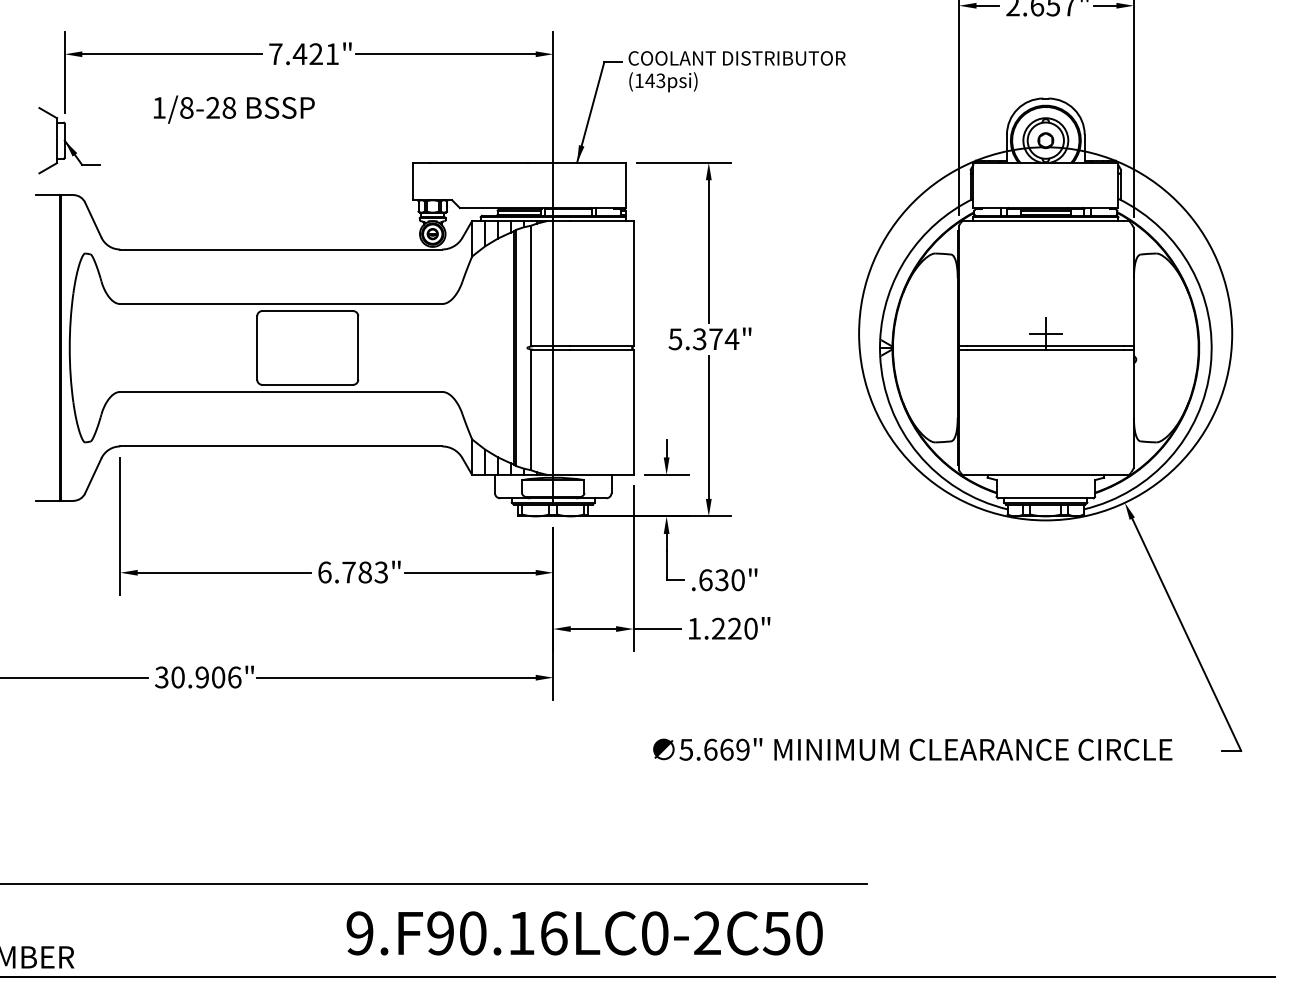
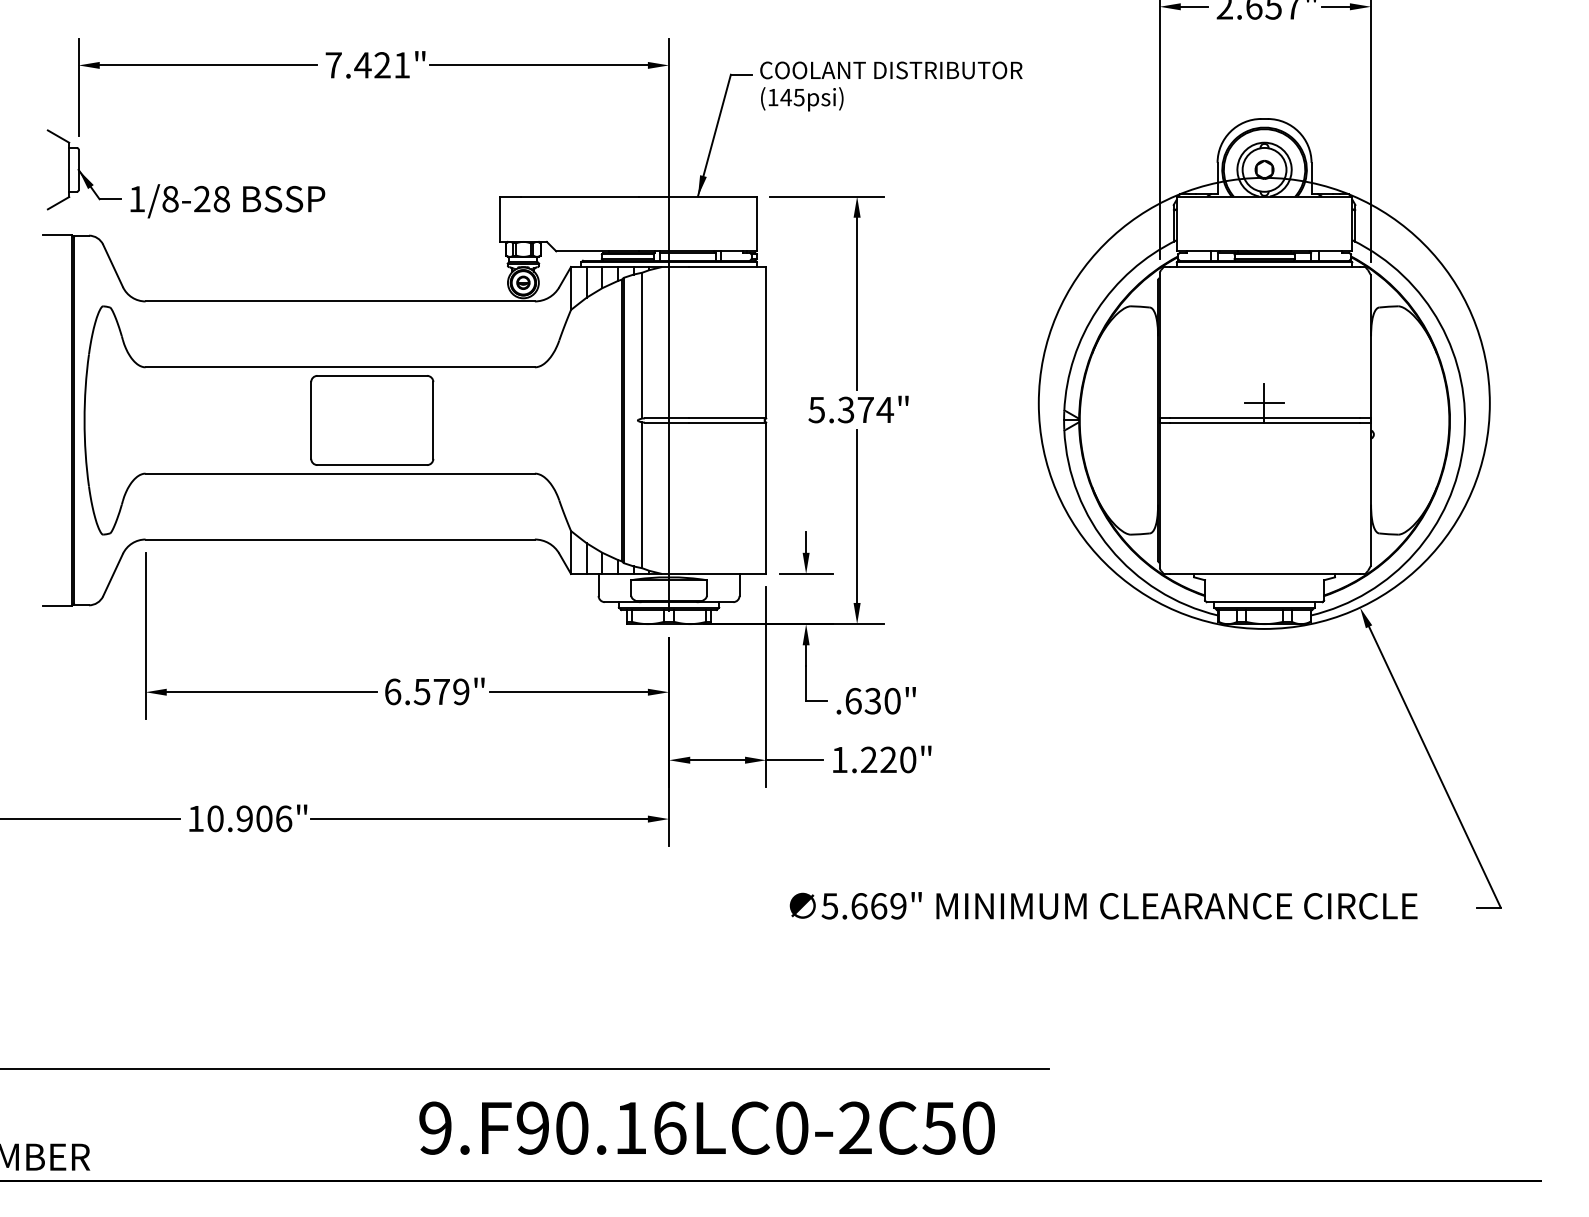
text: (661, 80) -> (799, 97), (143psi) -> (145psi)
text: (233, 109) -> (226, 201), moved
text: (364, 572) -> (440, 691), 6.783" -> 6.579"
text: (161, 677) -> (195, 818), 30.906" -> 10.906"

